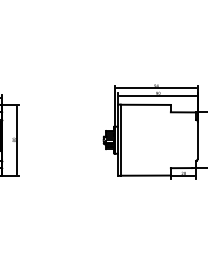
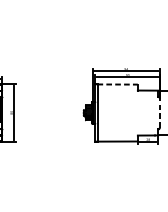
line: (146, 104) -> (118, 84), solid -> dashed
line: (197, 140) -> (159, 113), solid -> dashed

